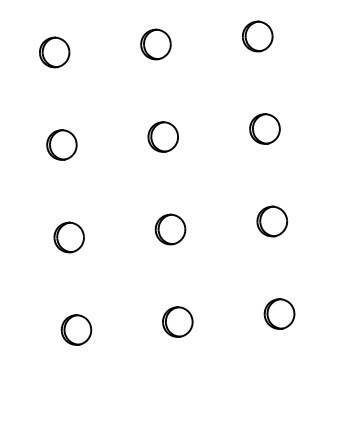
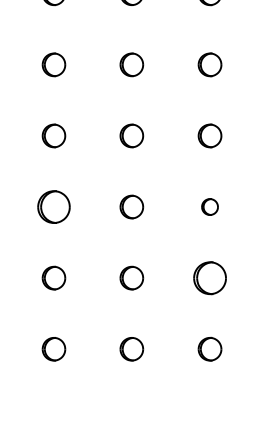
part: (264, 128) -> (209, 206), size x0.7
part: (61, 144) -> (53, 206), size x1.4
part: (271, 220) -> (209, 277), size x1.4

